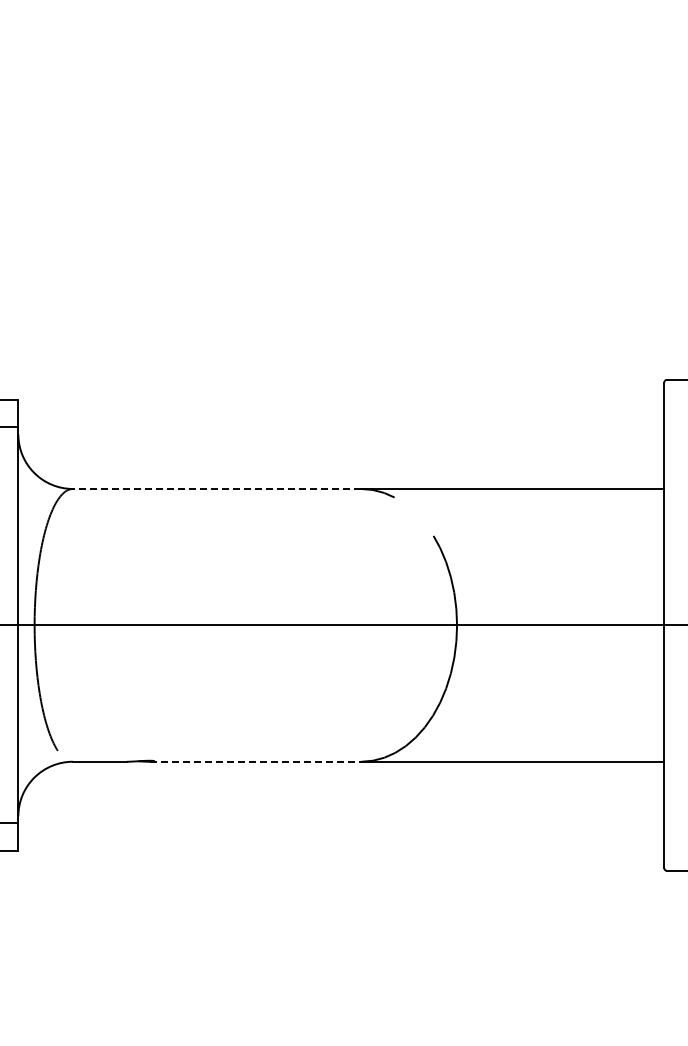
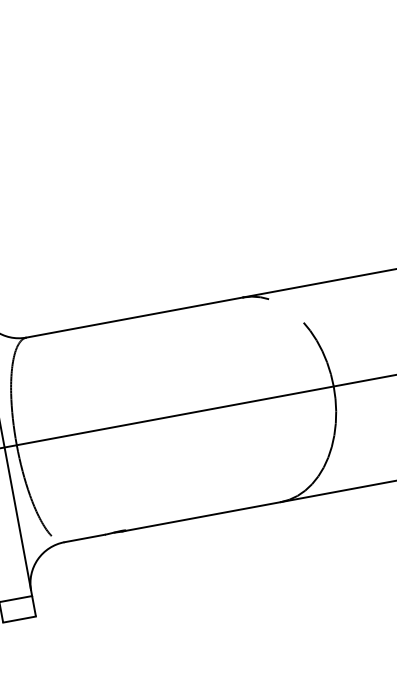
line: (216, 488) -> (134, 317), dashed -> solid
line: (255, 761) -> (201, 516), dashed -> solid

